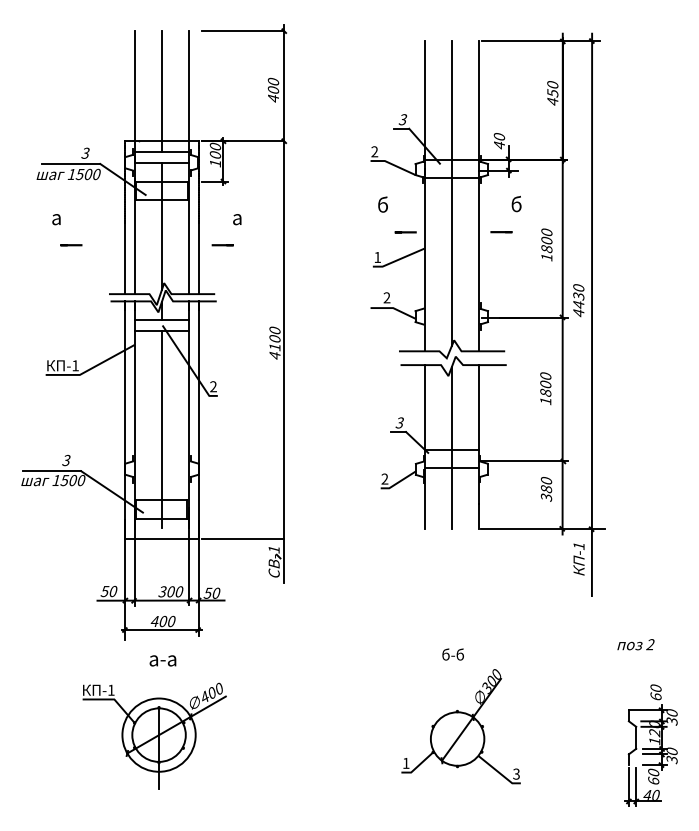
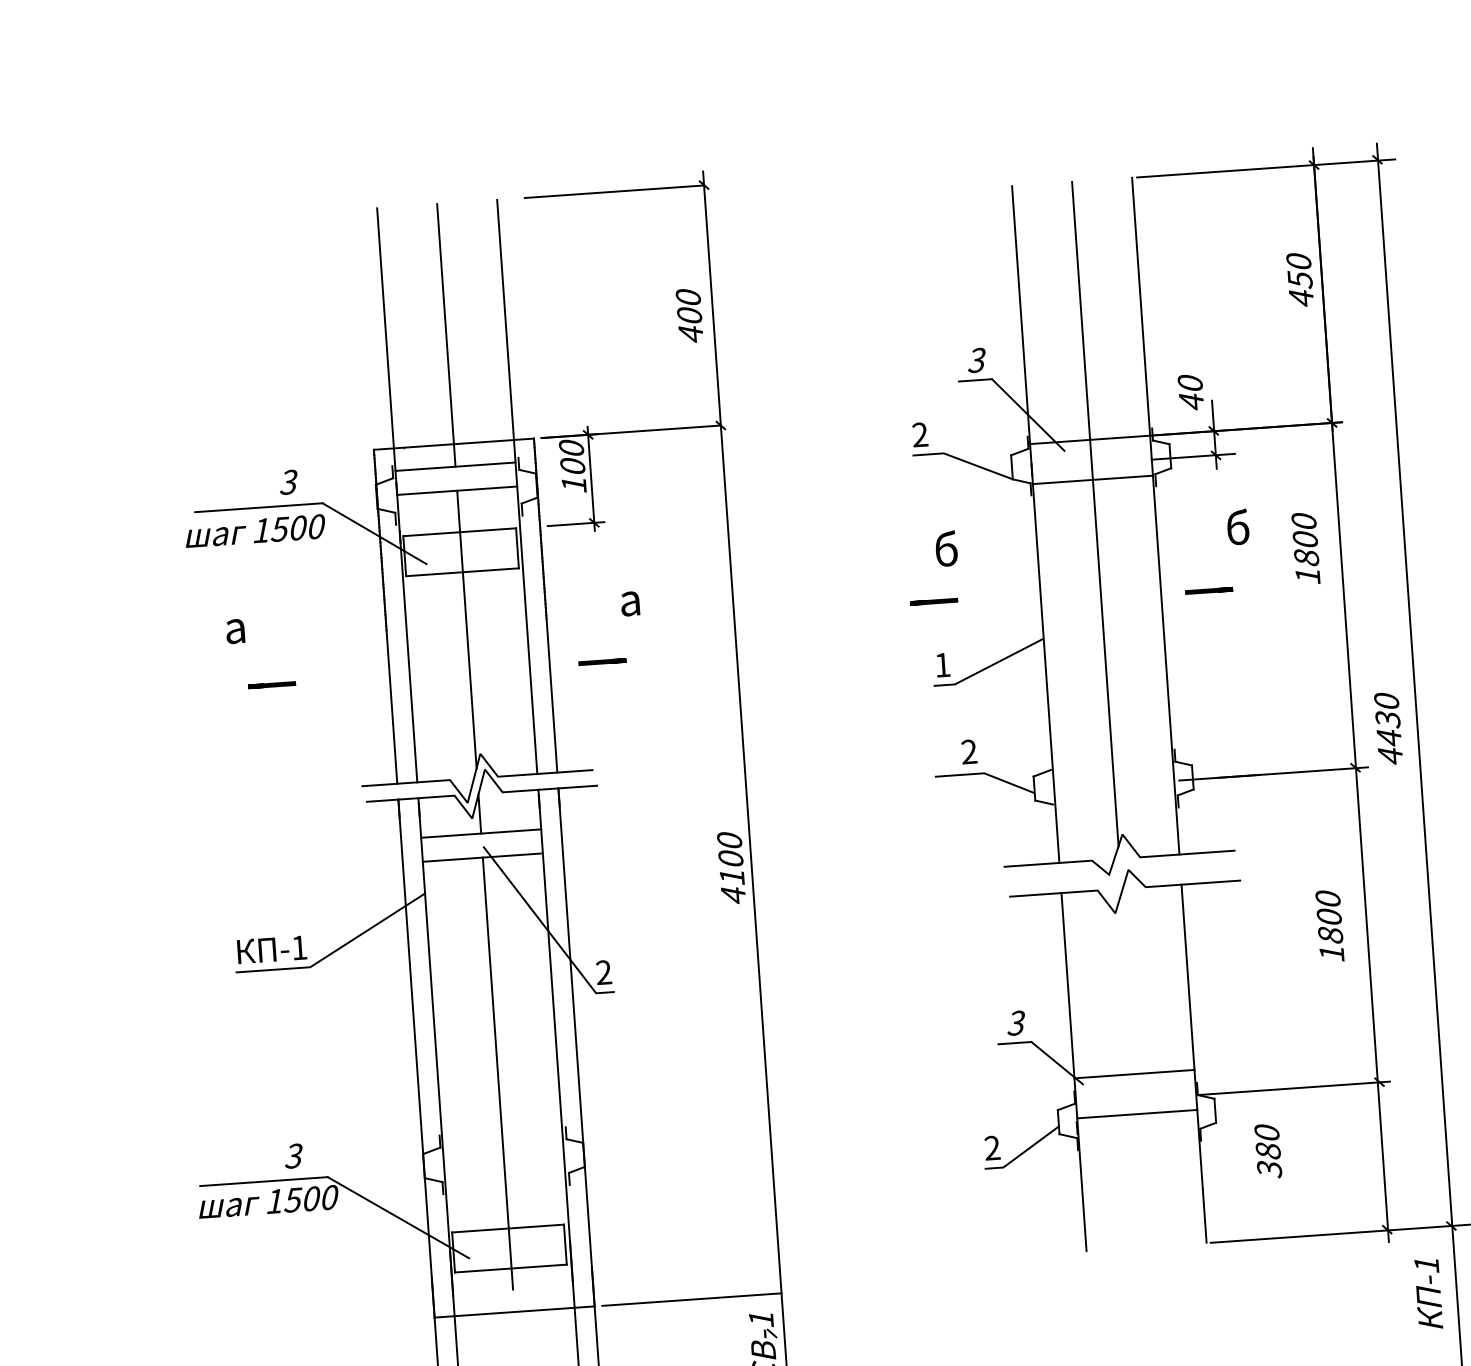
line: (405, 232) -> (933, 602), moved
text: (546, 244) -> (1305, 547), moved
line: (452, 447) -> (1135, 1068), removed
text: (546, 489) -> (1268, 1151), moved

